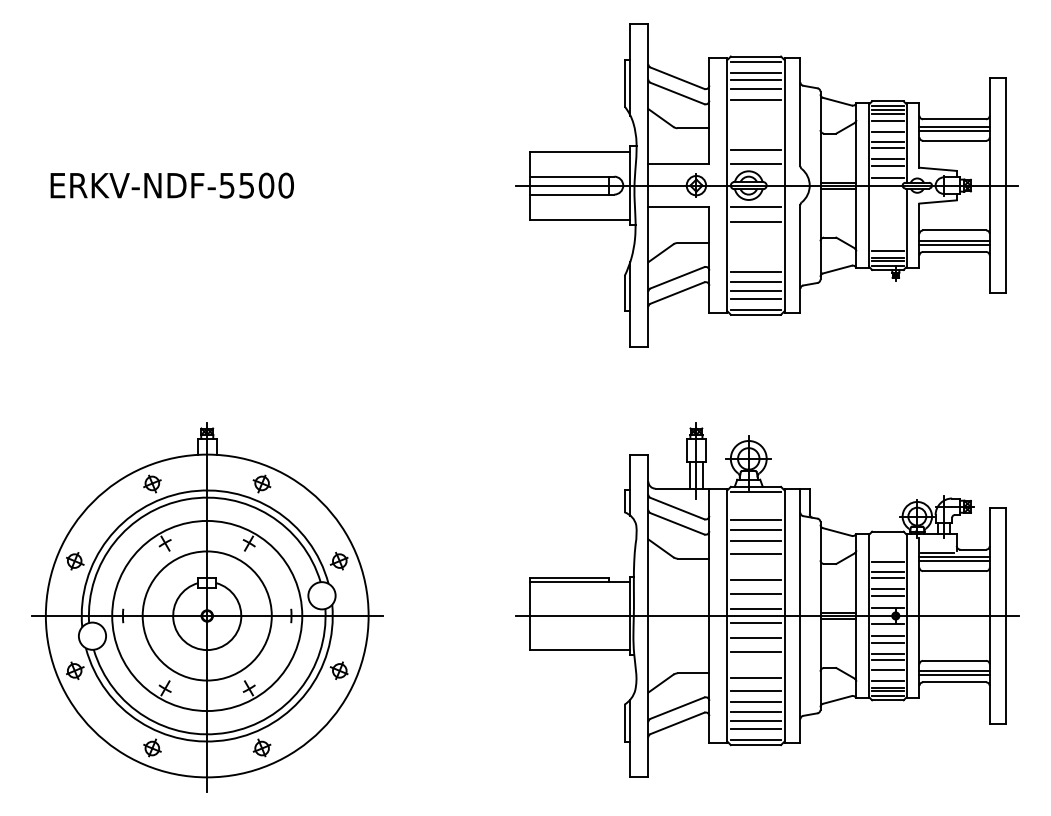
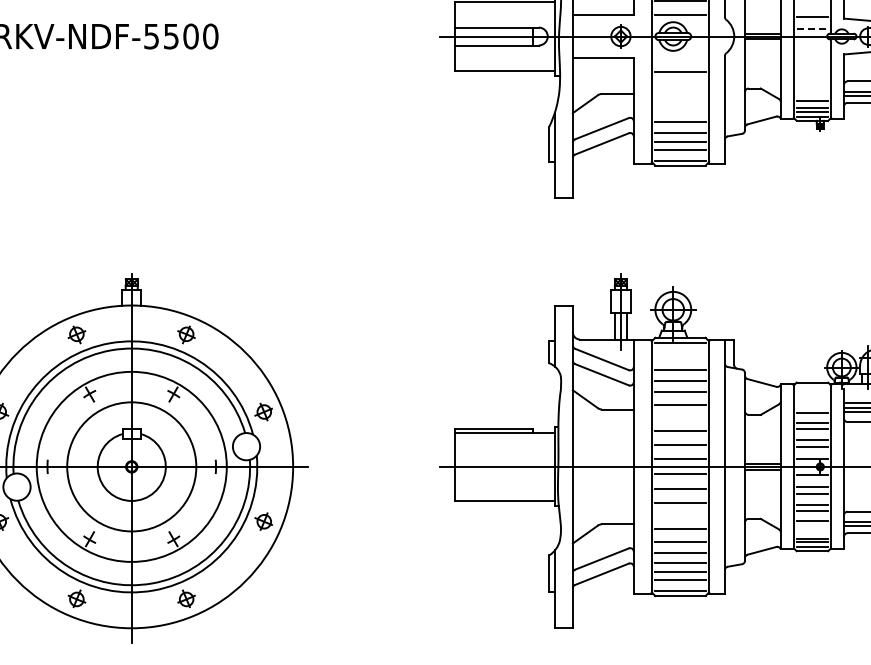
line: (887, 158) -> (812, 9), removed
line: (887, 177) -> (812, 28), solid -> dashed
line: (755, 207) -> (680, 58), removed
line: (887, 680) -> (812, 531), removed

